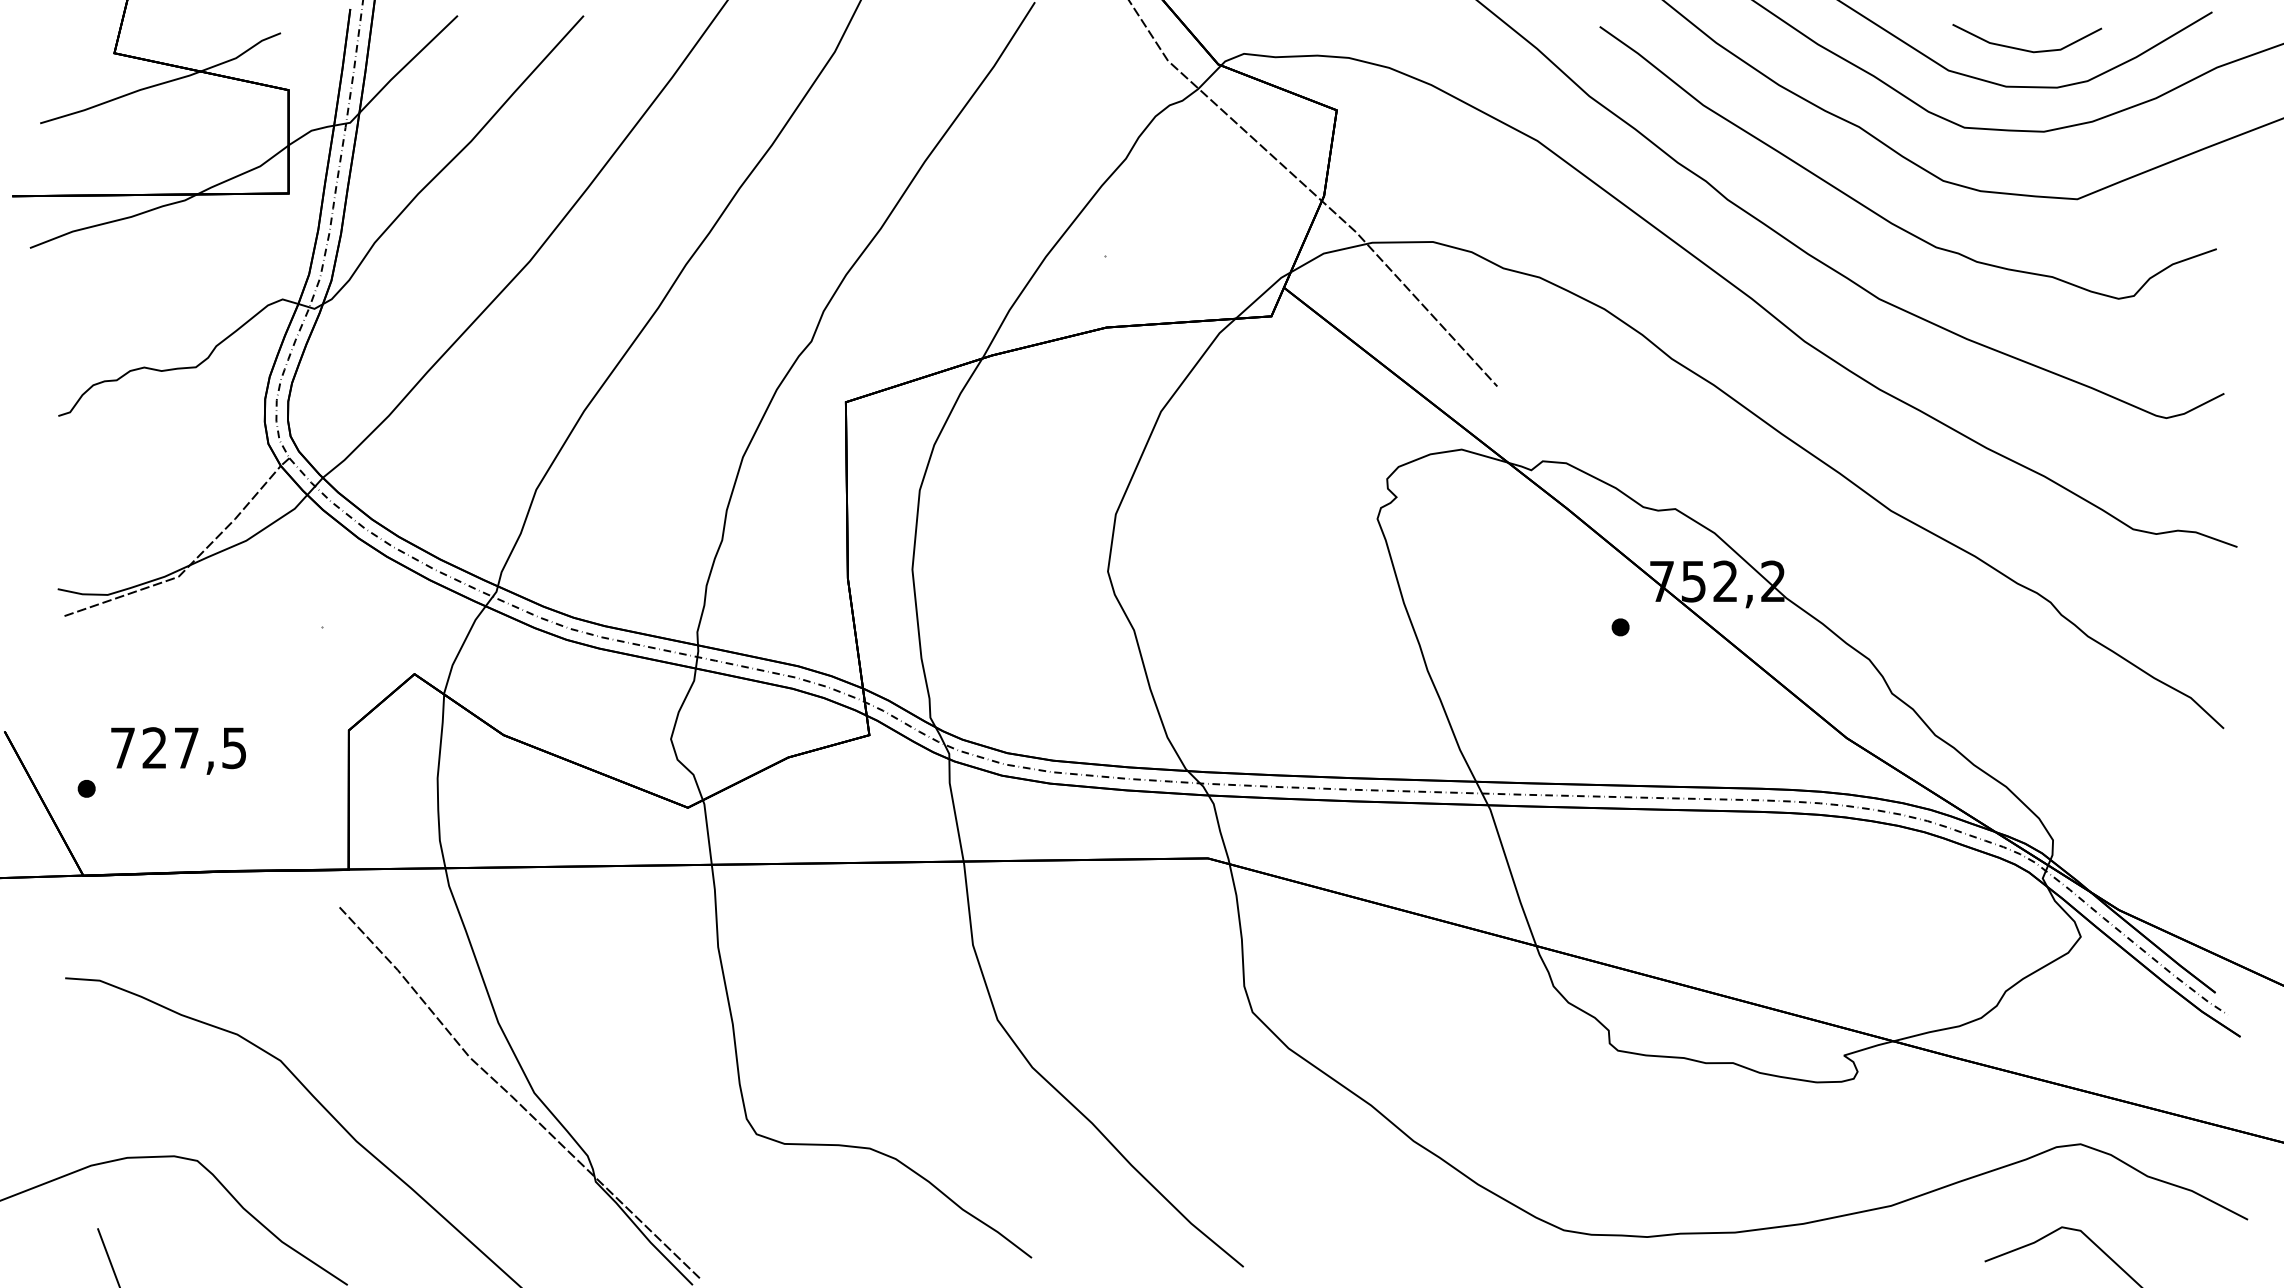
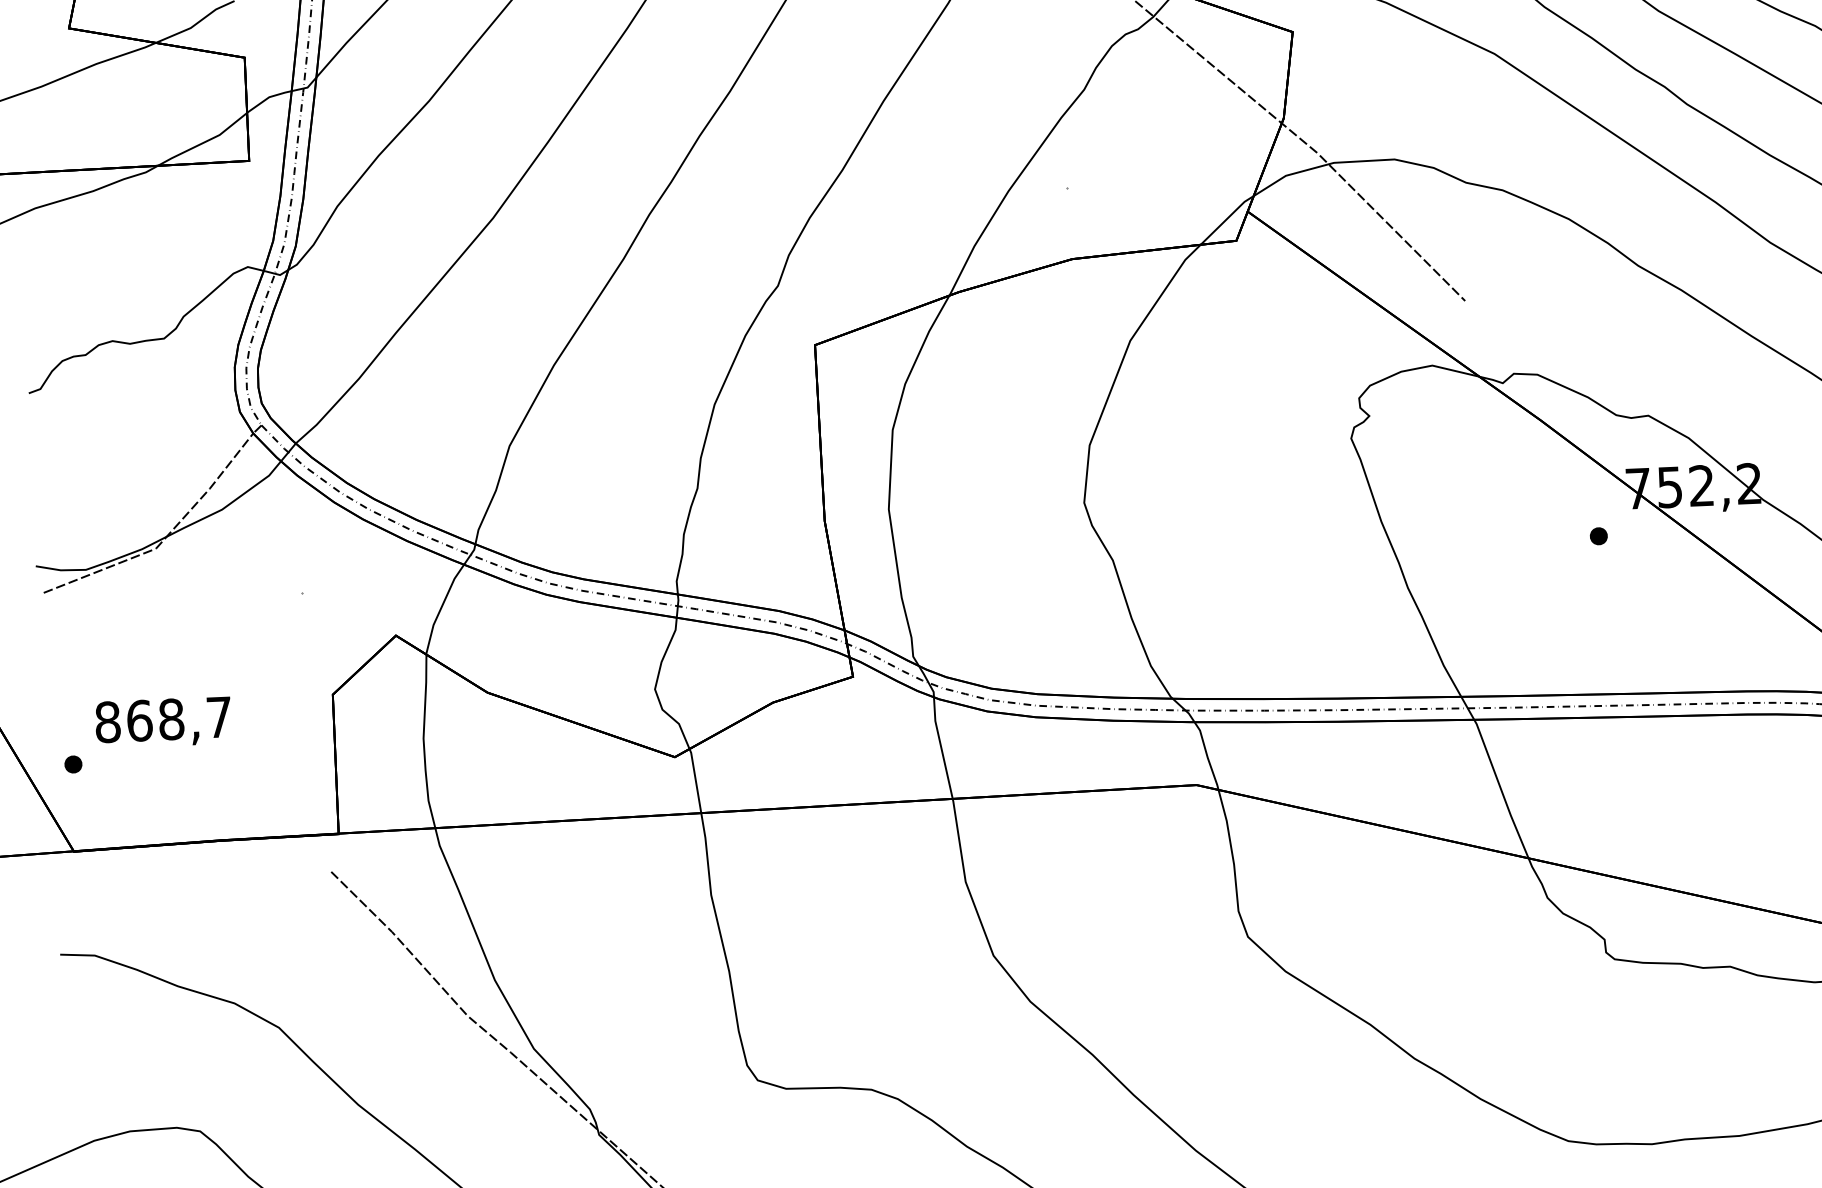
text: (178, 748) -> (163, 720), 727,5 -> 868,7

